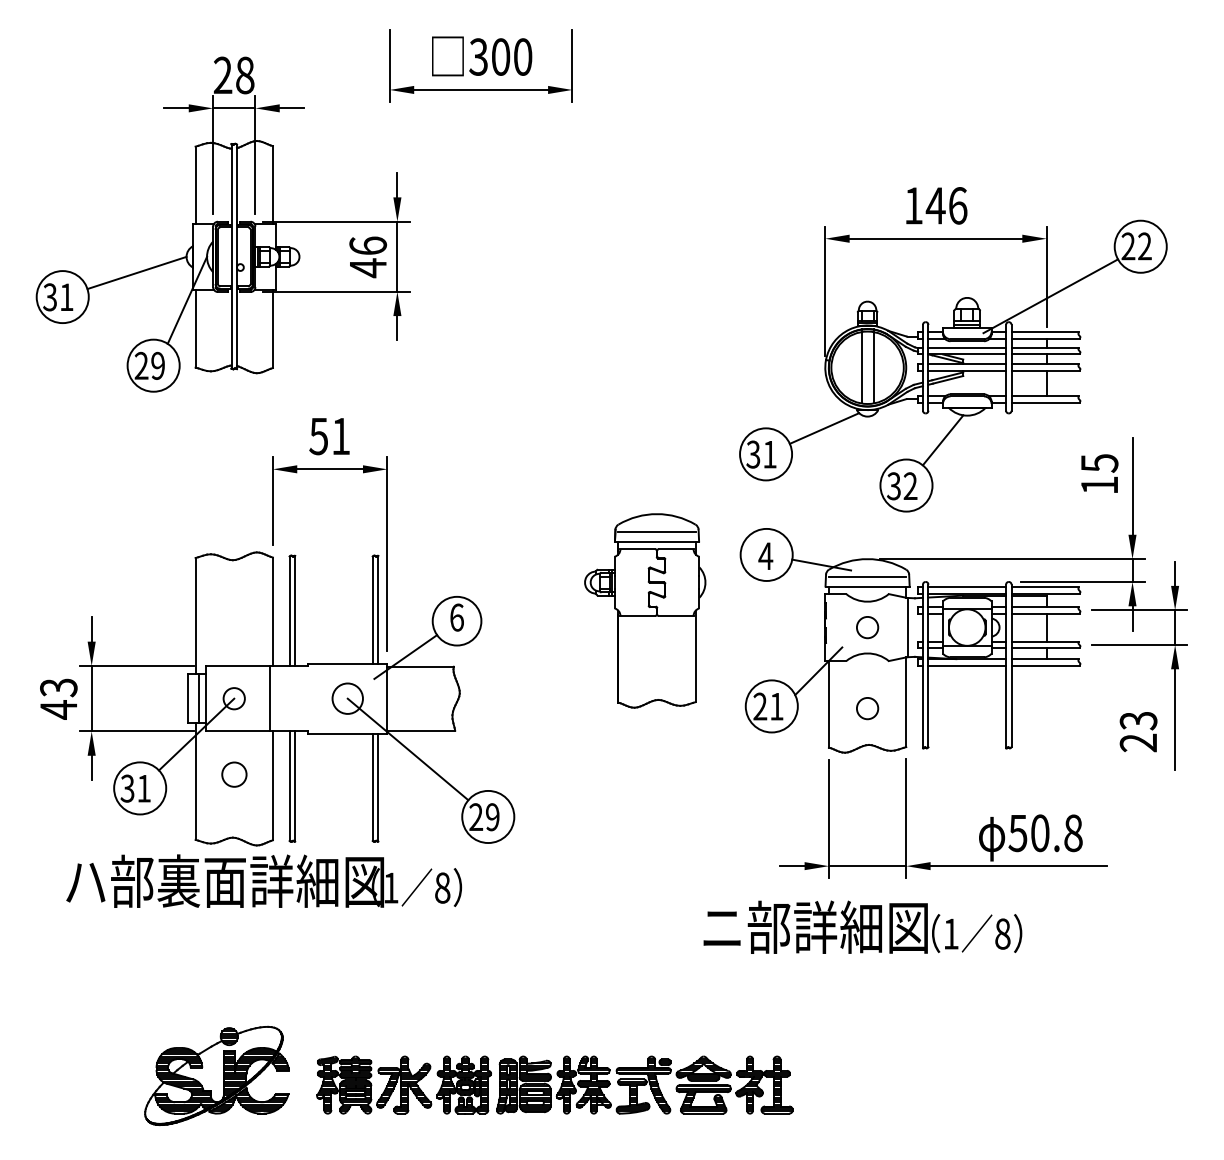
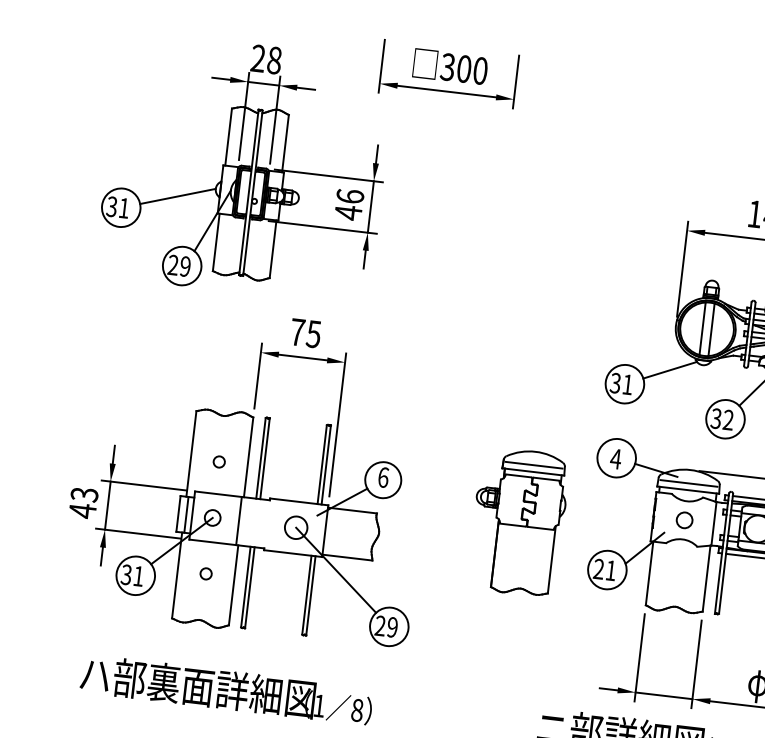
text: (329, 436) -> (305, 333), 51 -> 75
part: (645, 610) -> (518, 521), moved
circle: (233, 622) -> (218, 461), added
circle: (867, 708) -> (677, 579), removed
circle: (233, 774) -> (205, 573), size x0.62
text: (264, 880) -> (227, 689), moved

